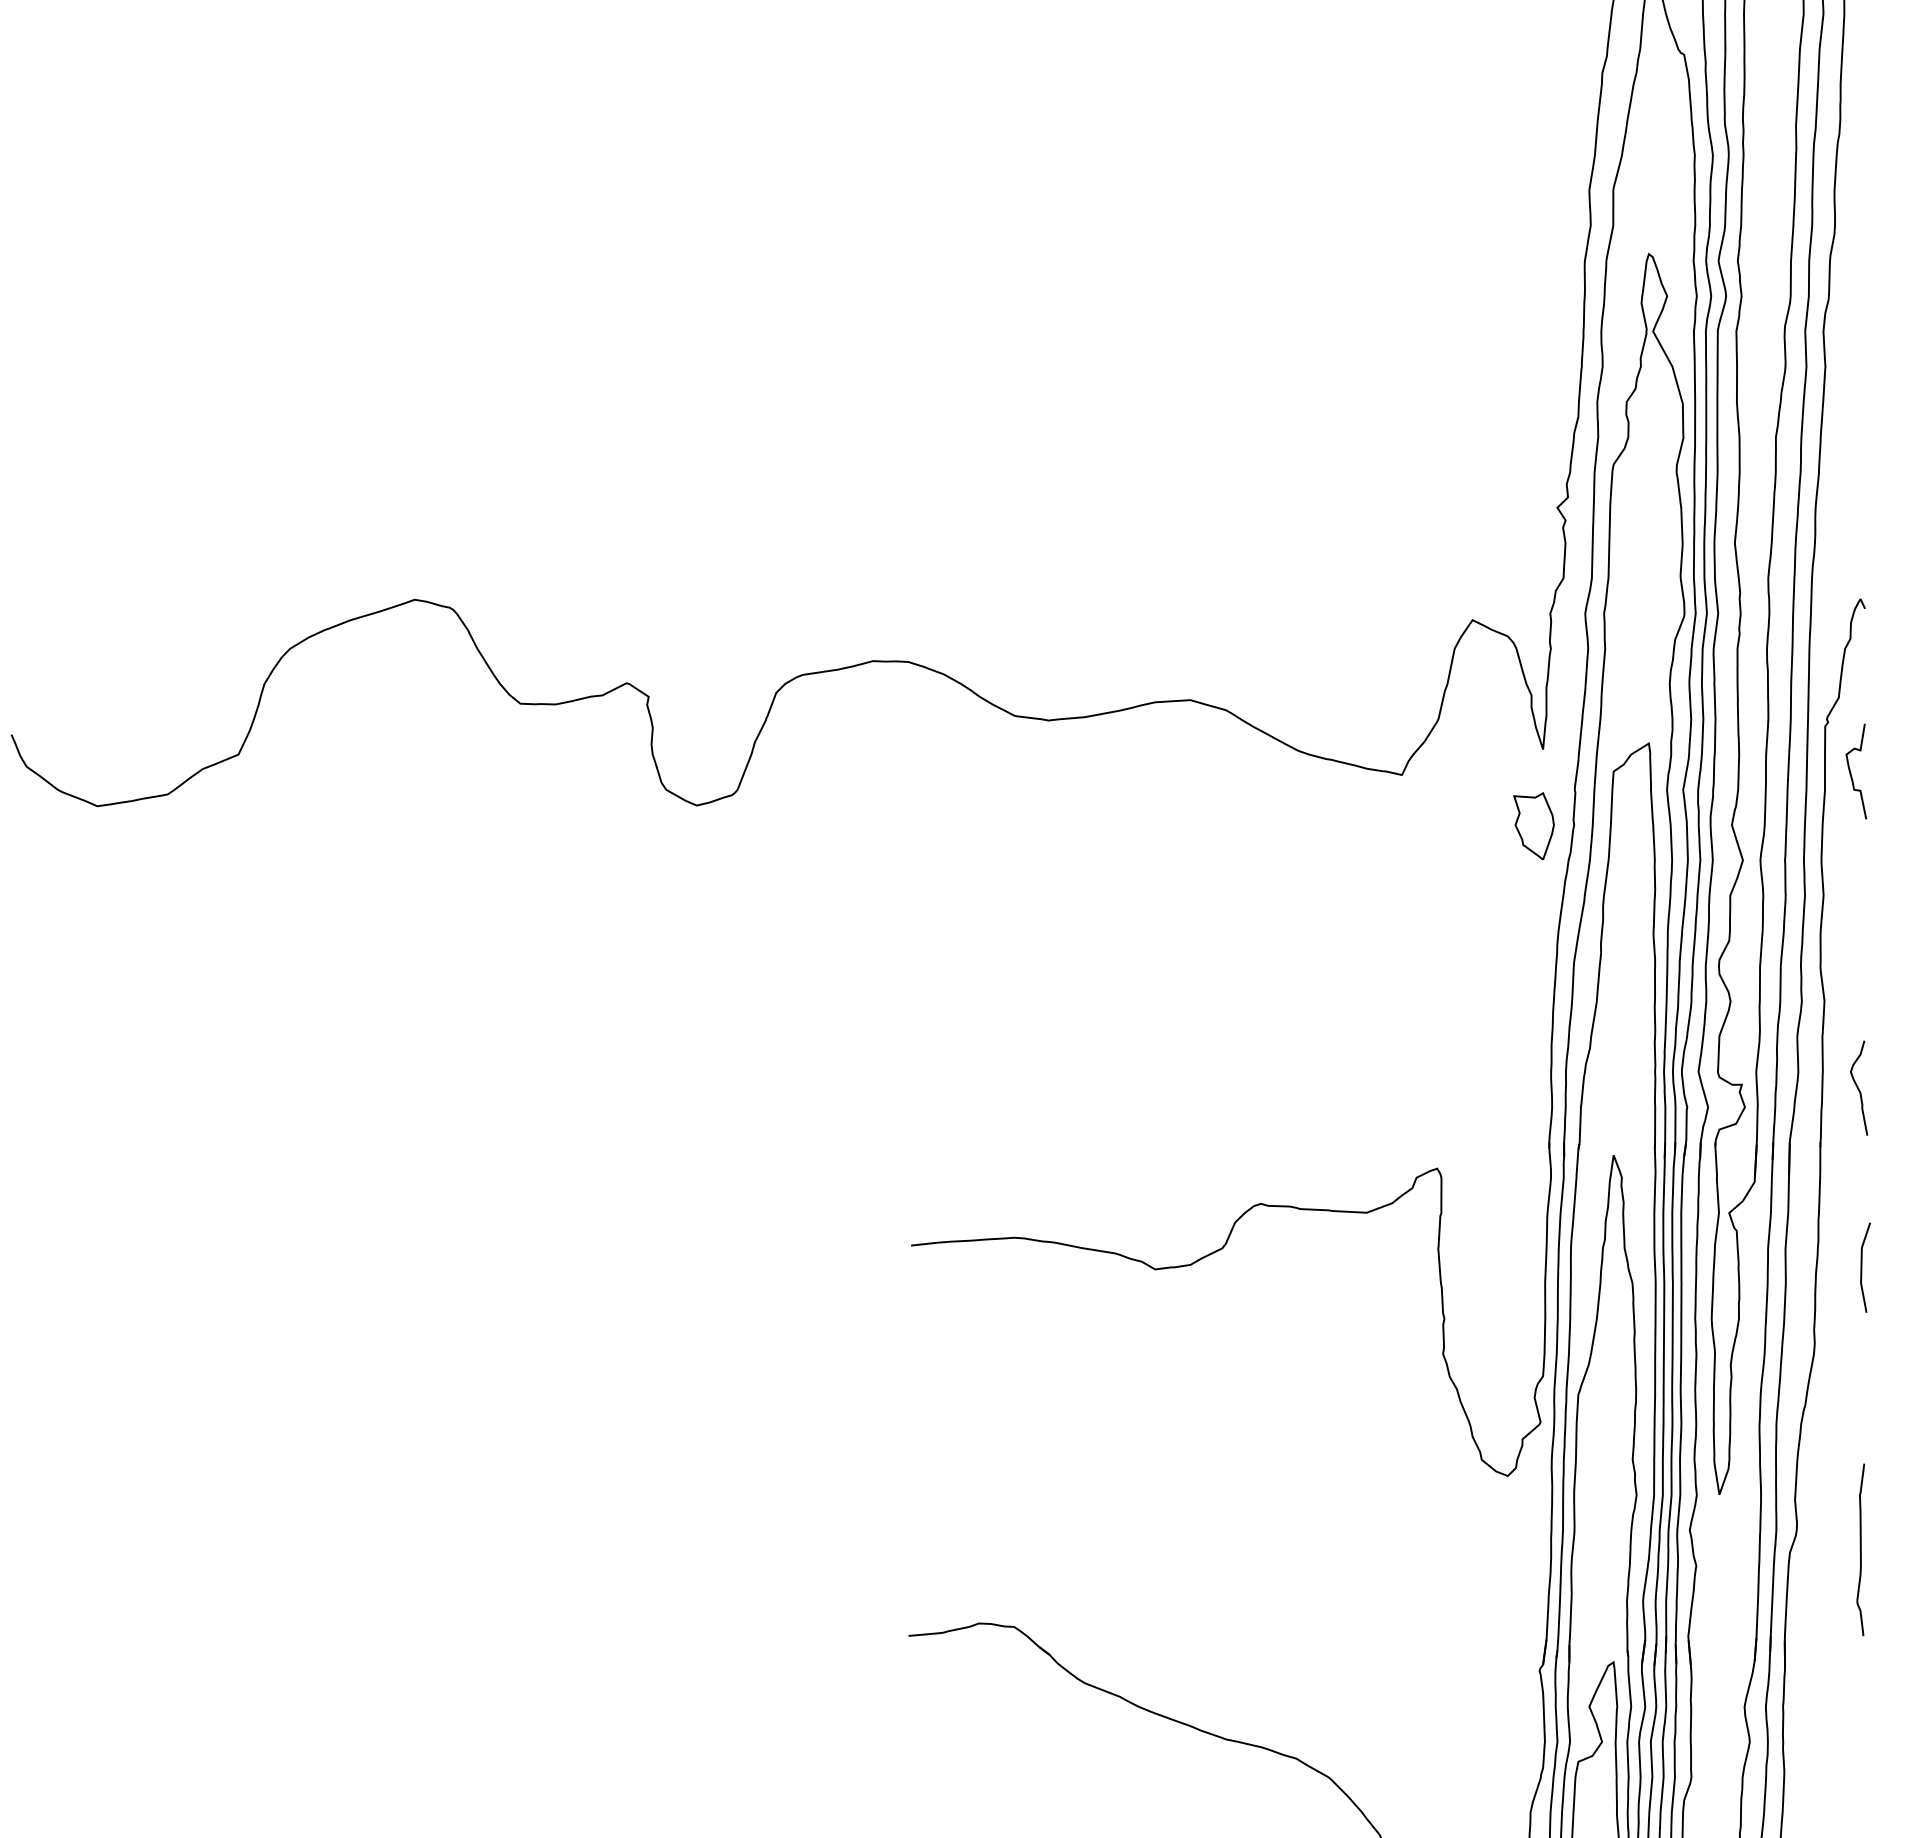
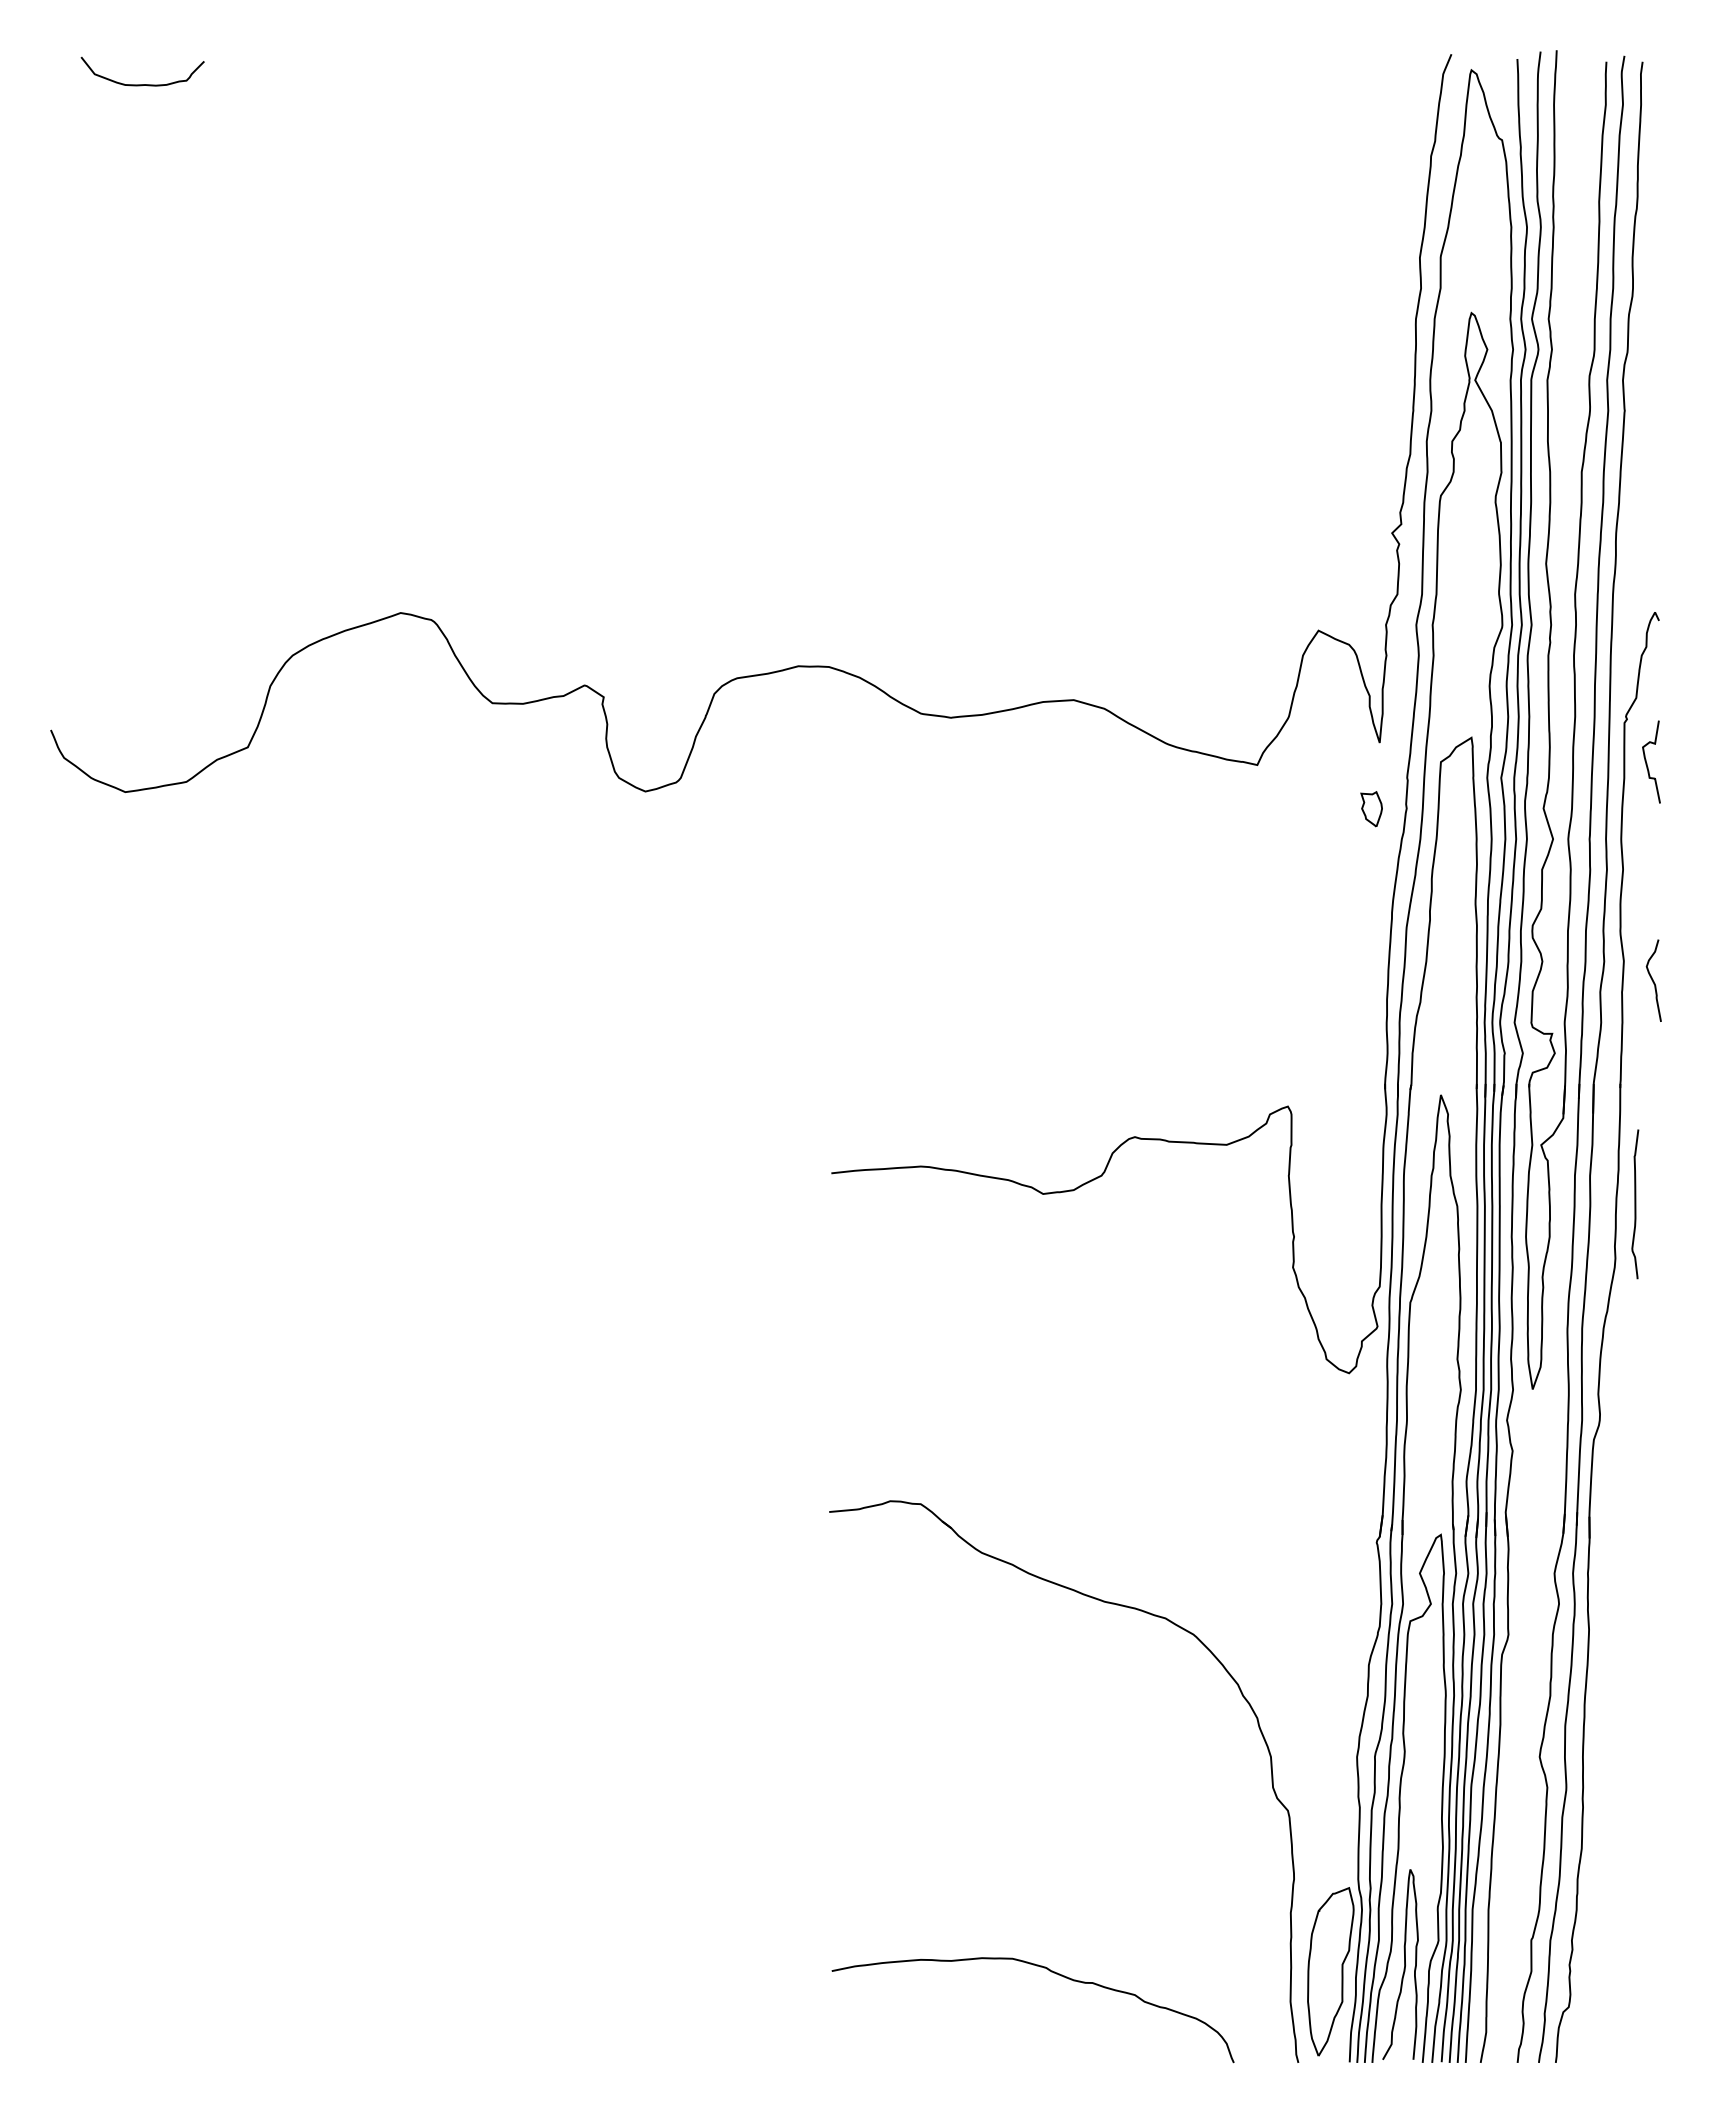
part: (1533, 825) -> (1371, 808), size x0.6
curve: (1858, 1087) -> (1653, 980), moved
curve: (1862, 1267) -> (1656, 1192), removed
curve: (1860, 1550) -> (1635, 1204), moved

